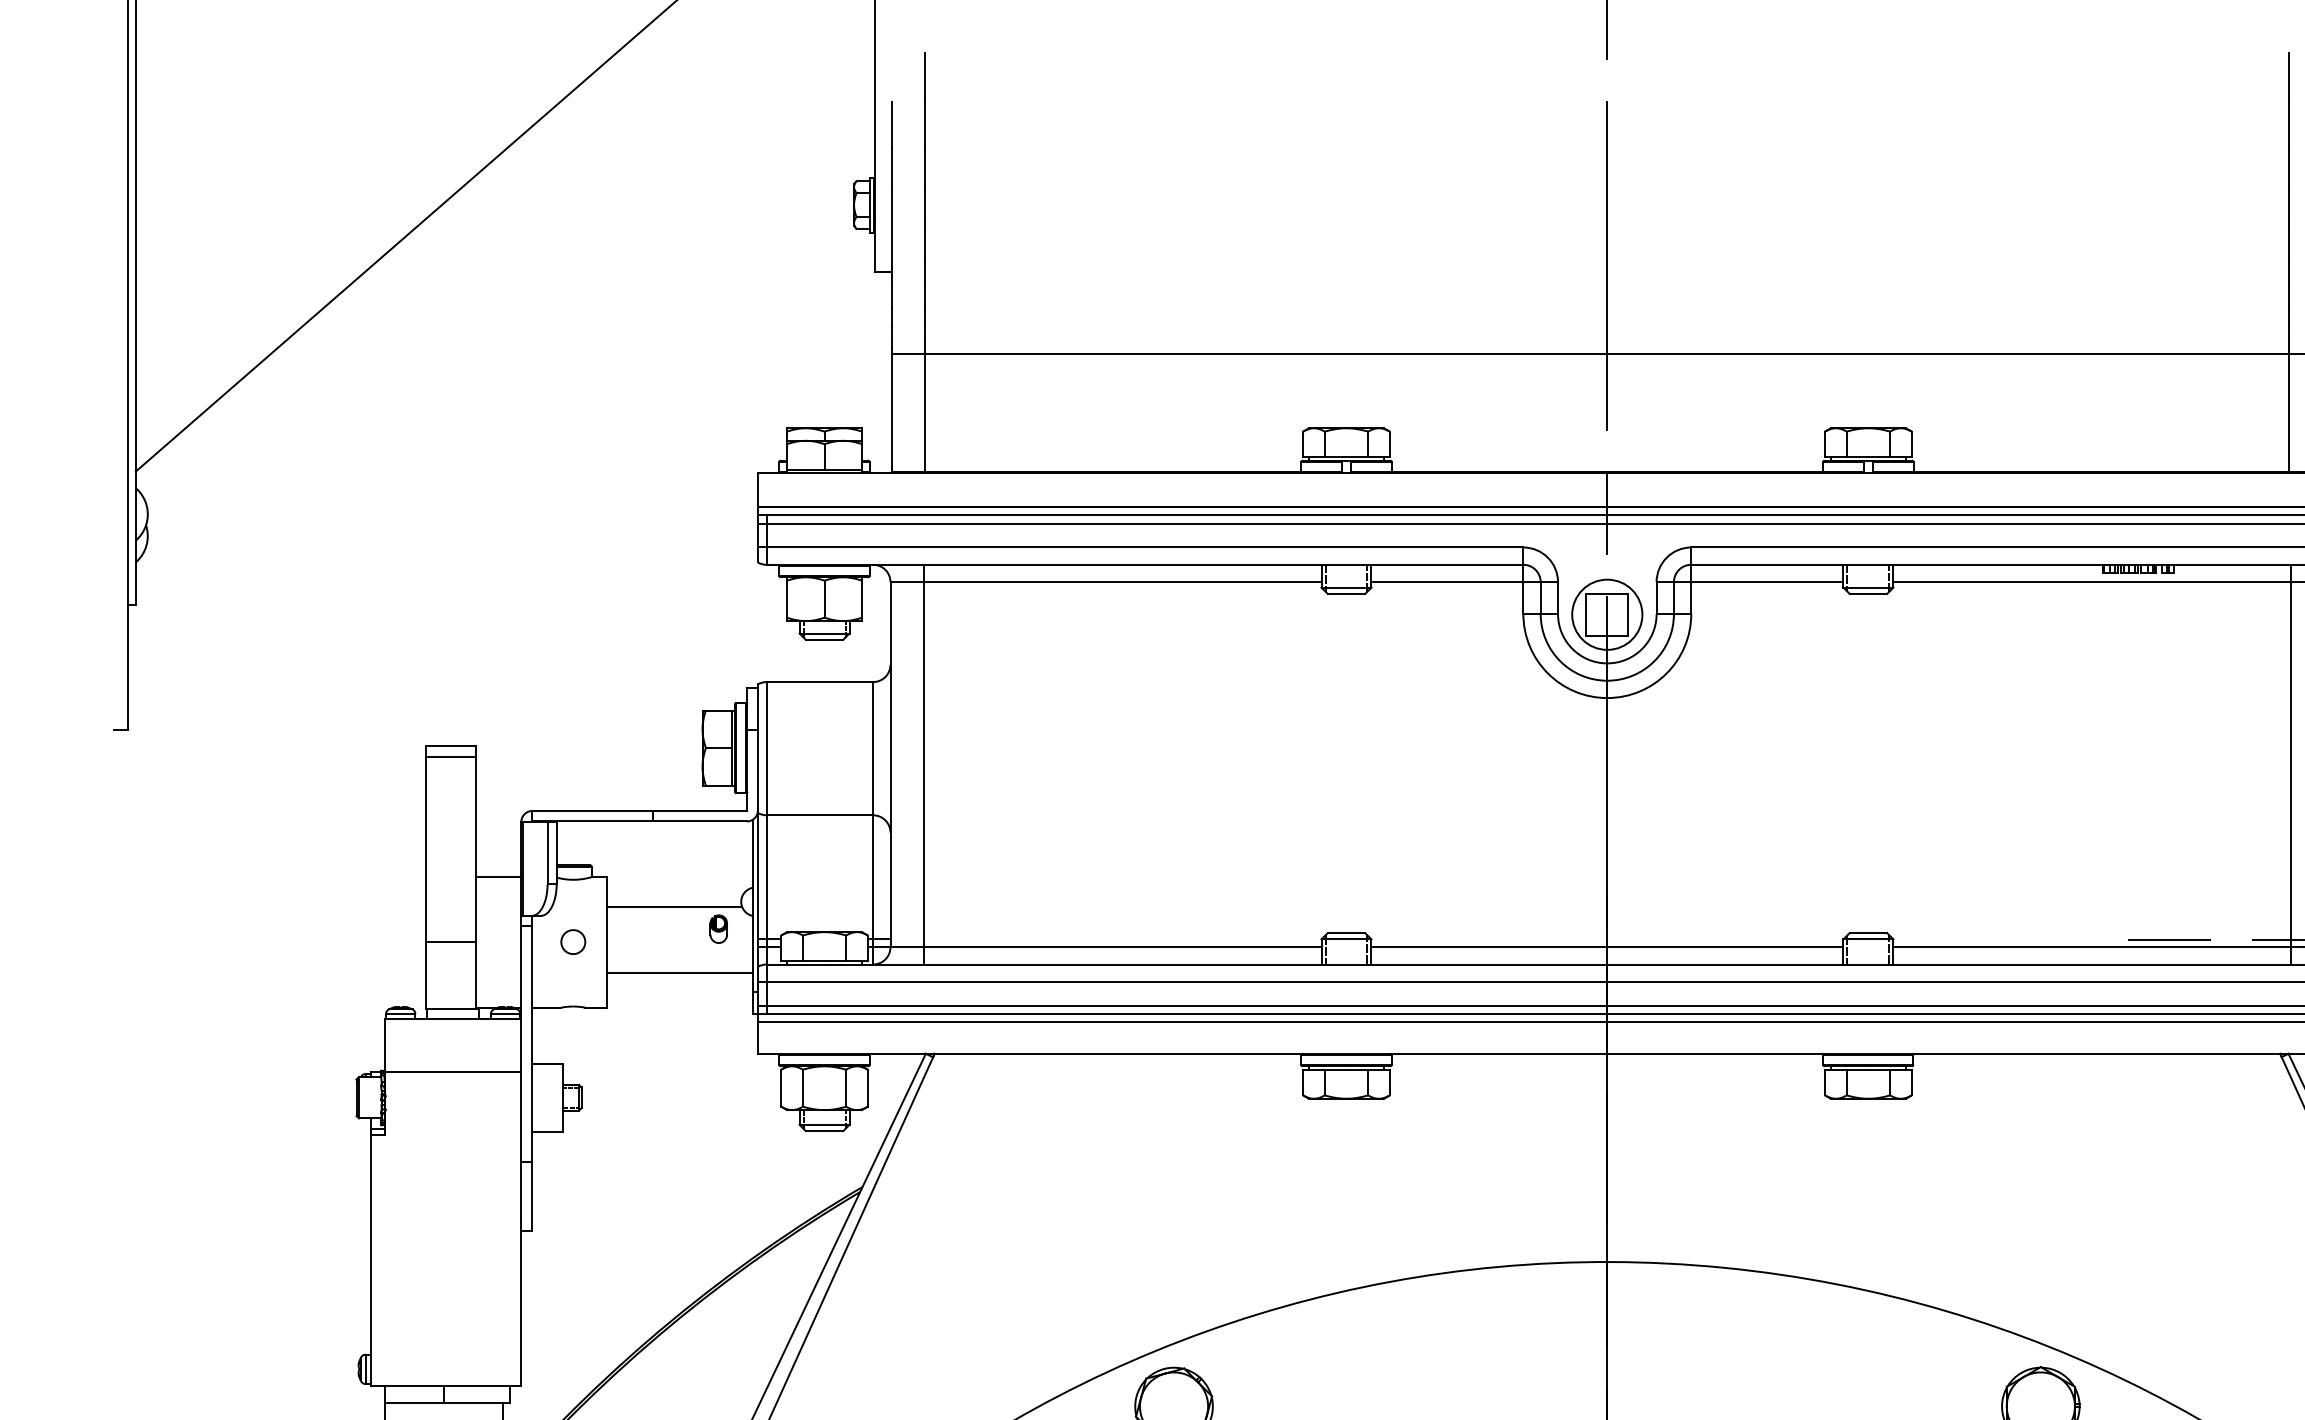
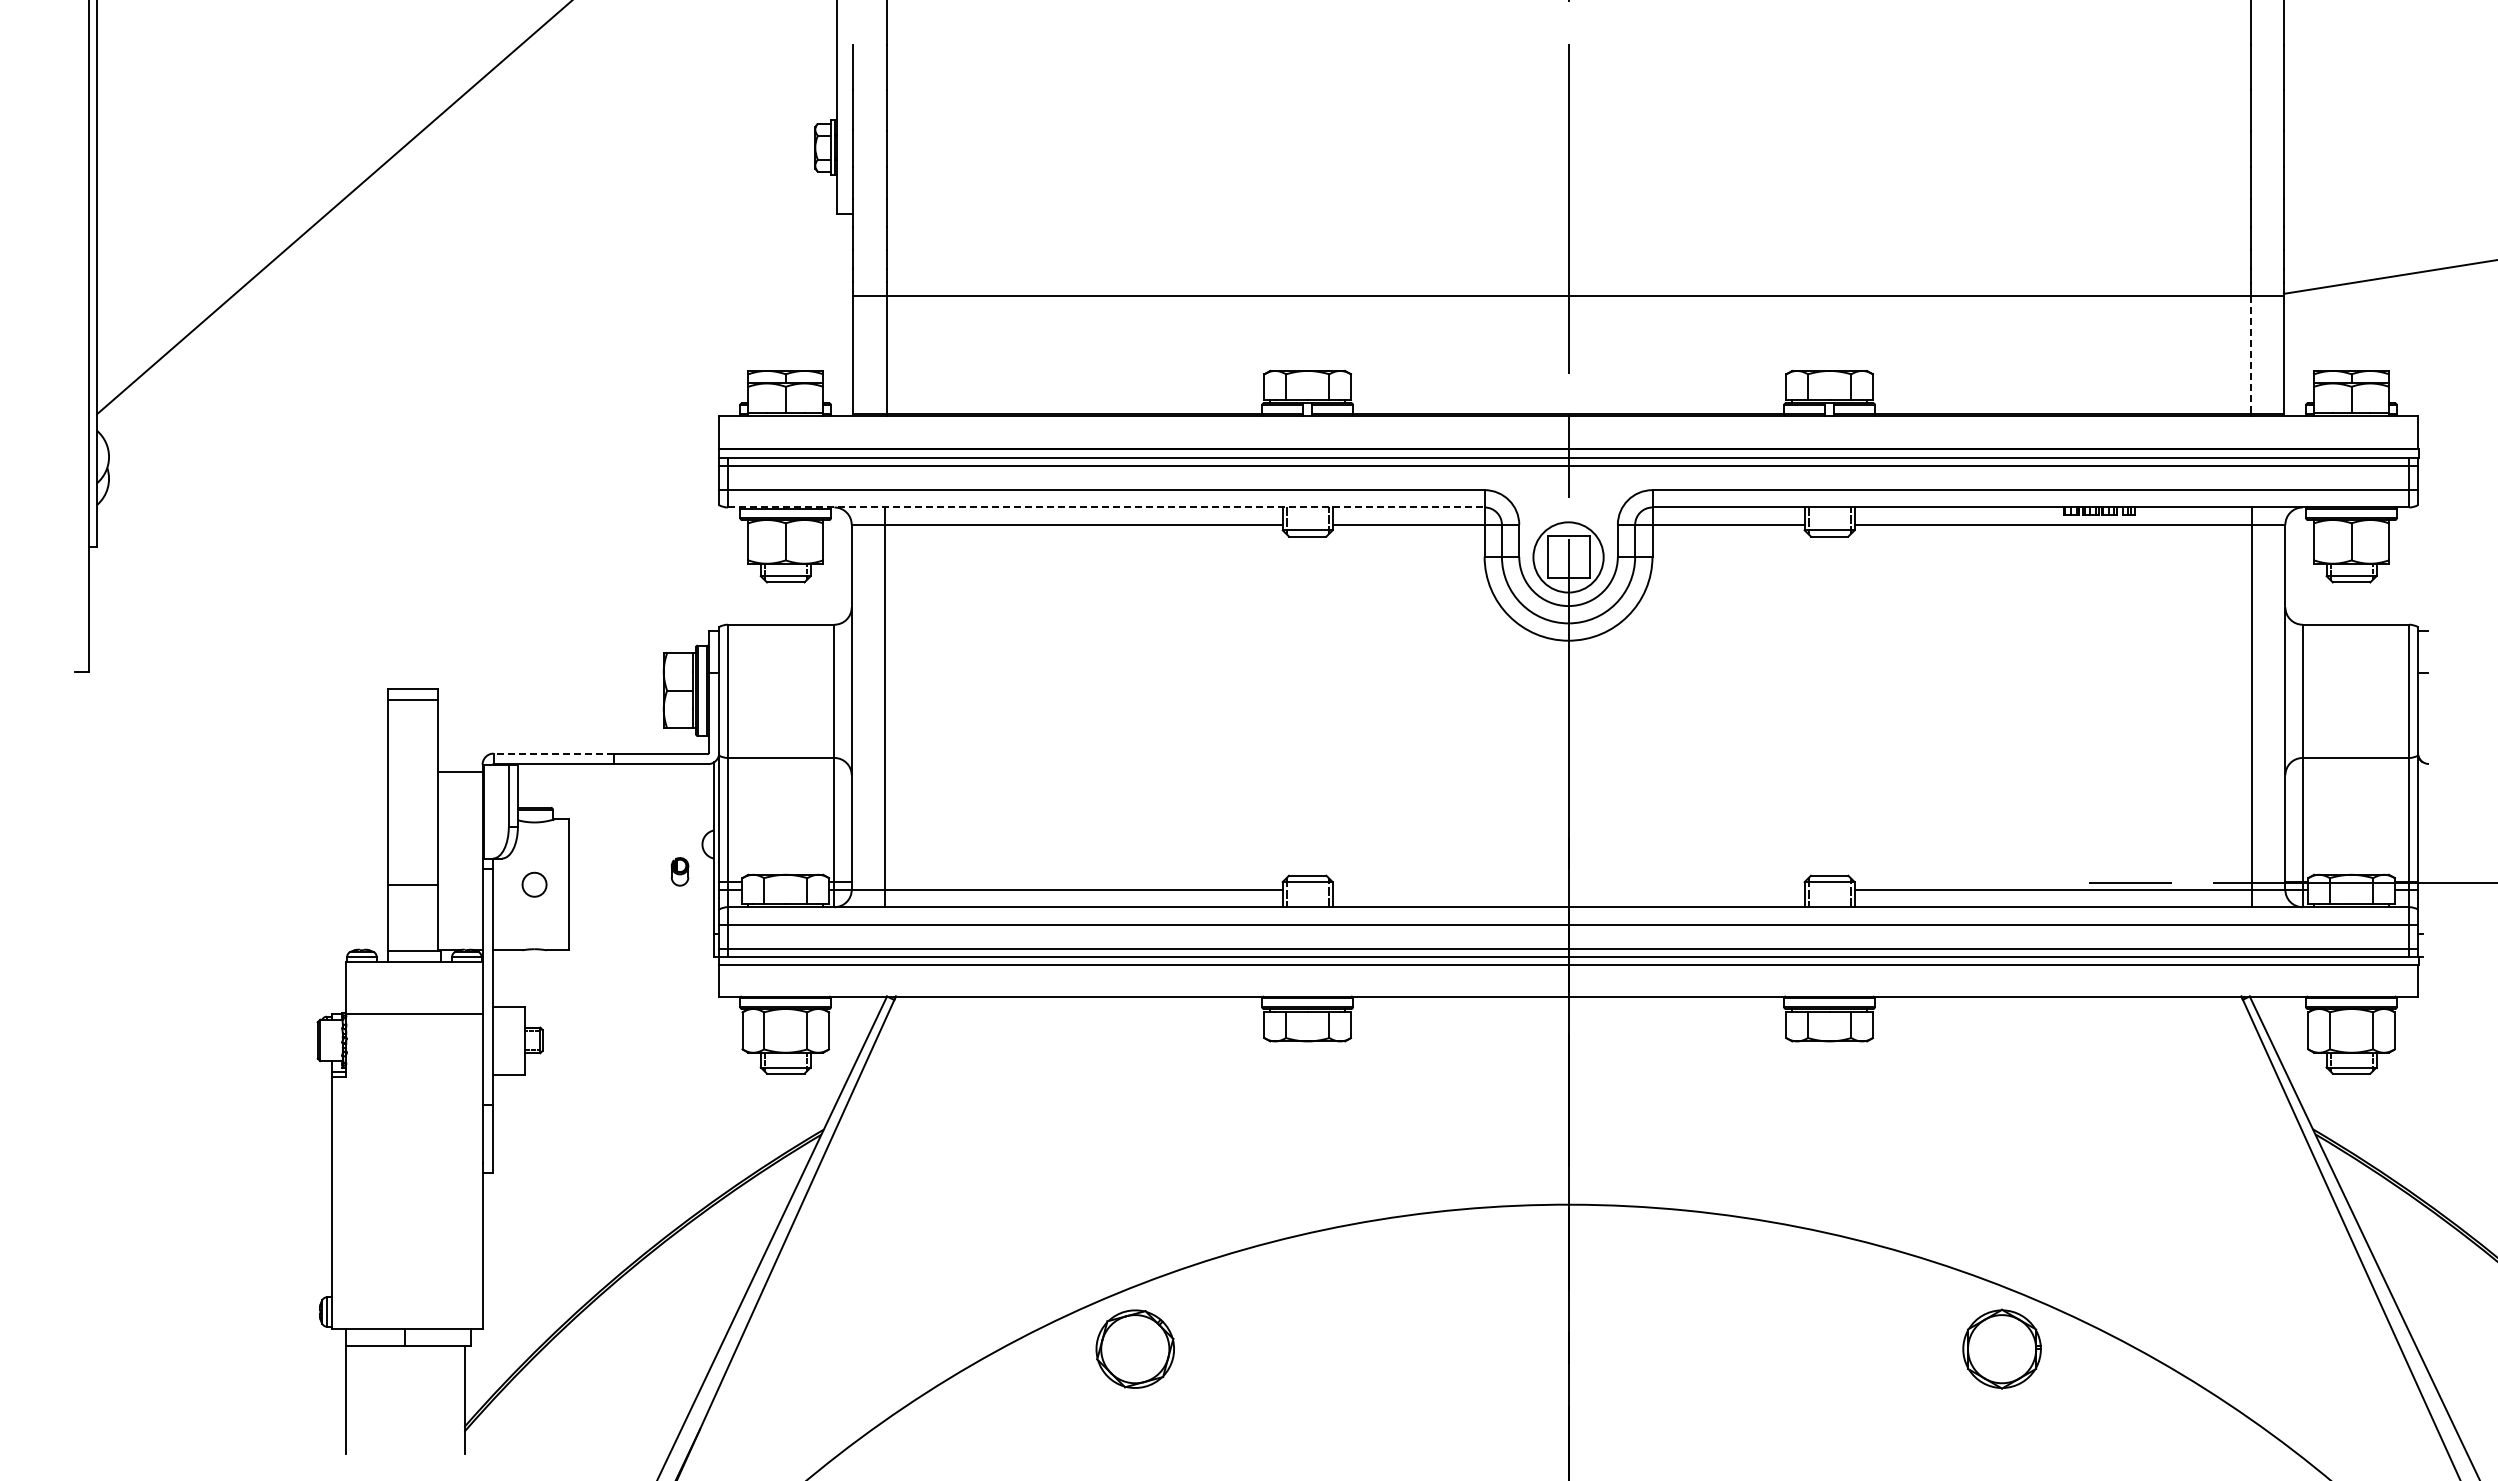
line: (2289, 412) -> (2250, 355), solid -> dashed
line: (1145, 564) -> (1106, 507), solid -> dashed
line: (592, 810) -> (553, 753), solid -> dashed
line: (498, 876) -> (459, 772), moved
line: (674, 906) -> (635, 849), removed
line: (1607, 946) -> (1568, 889), removed
line: (679, 972) -> (640, 915), removed

